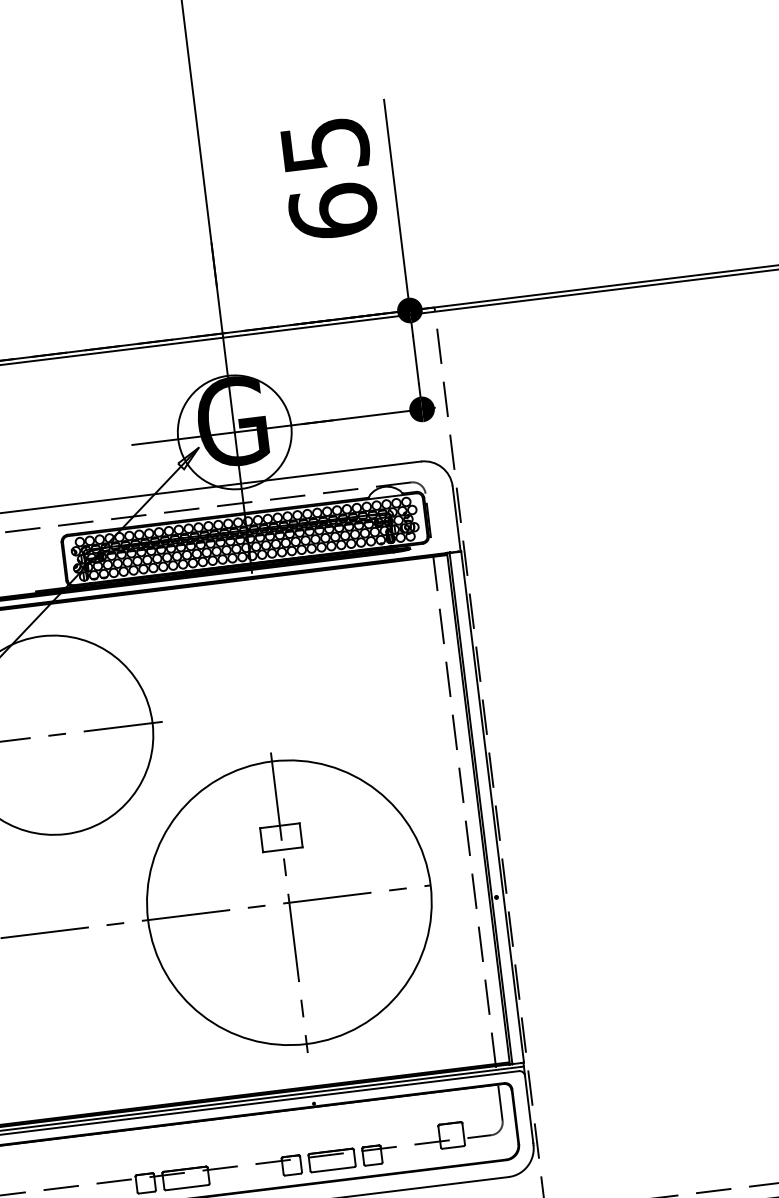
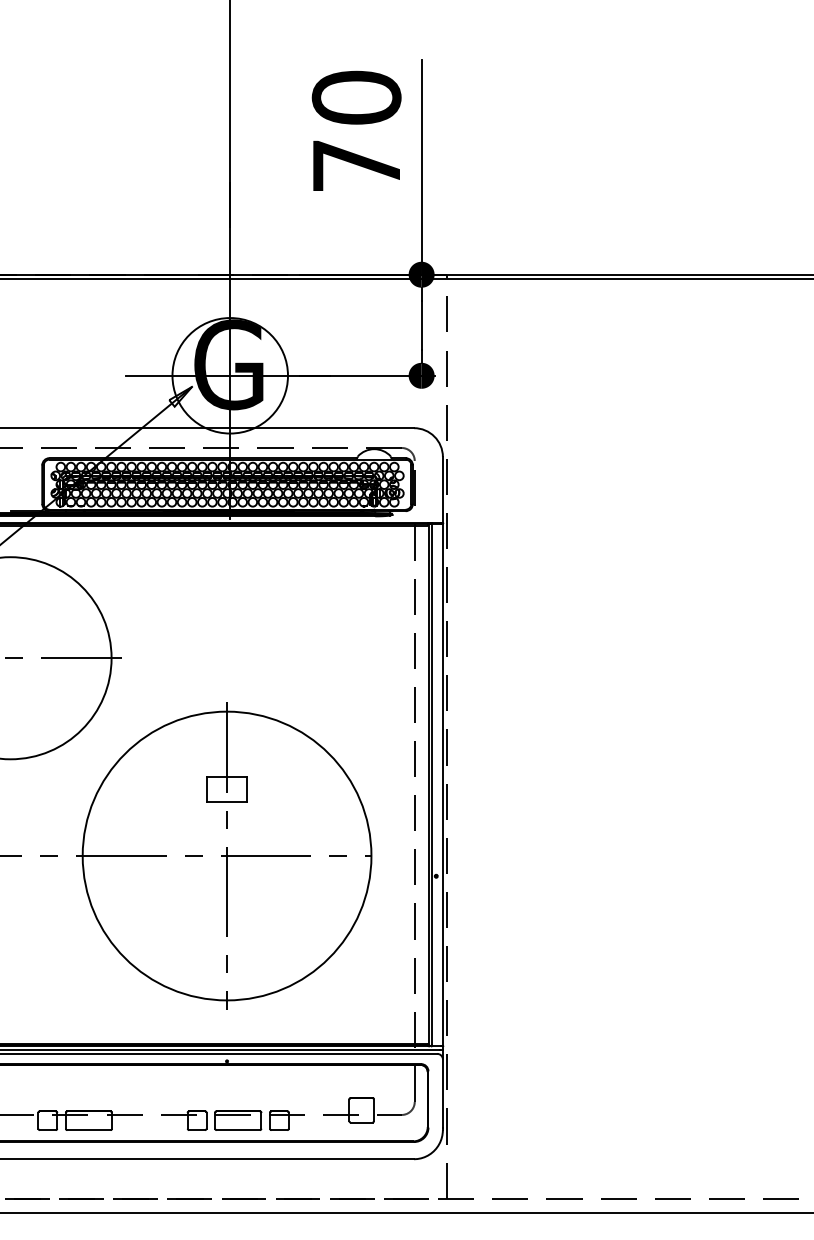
text: (328, 178) -> (356, 131), 65 -> 70

